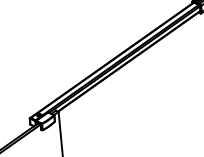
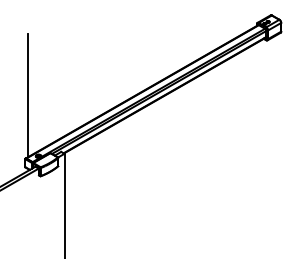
line: (27, 71) -> (28, 95), added

